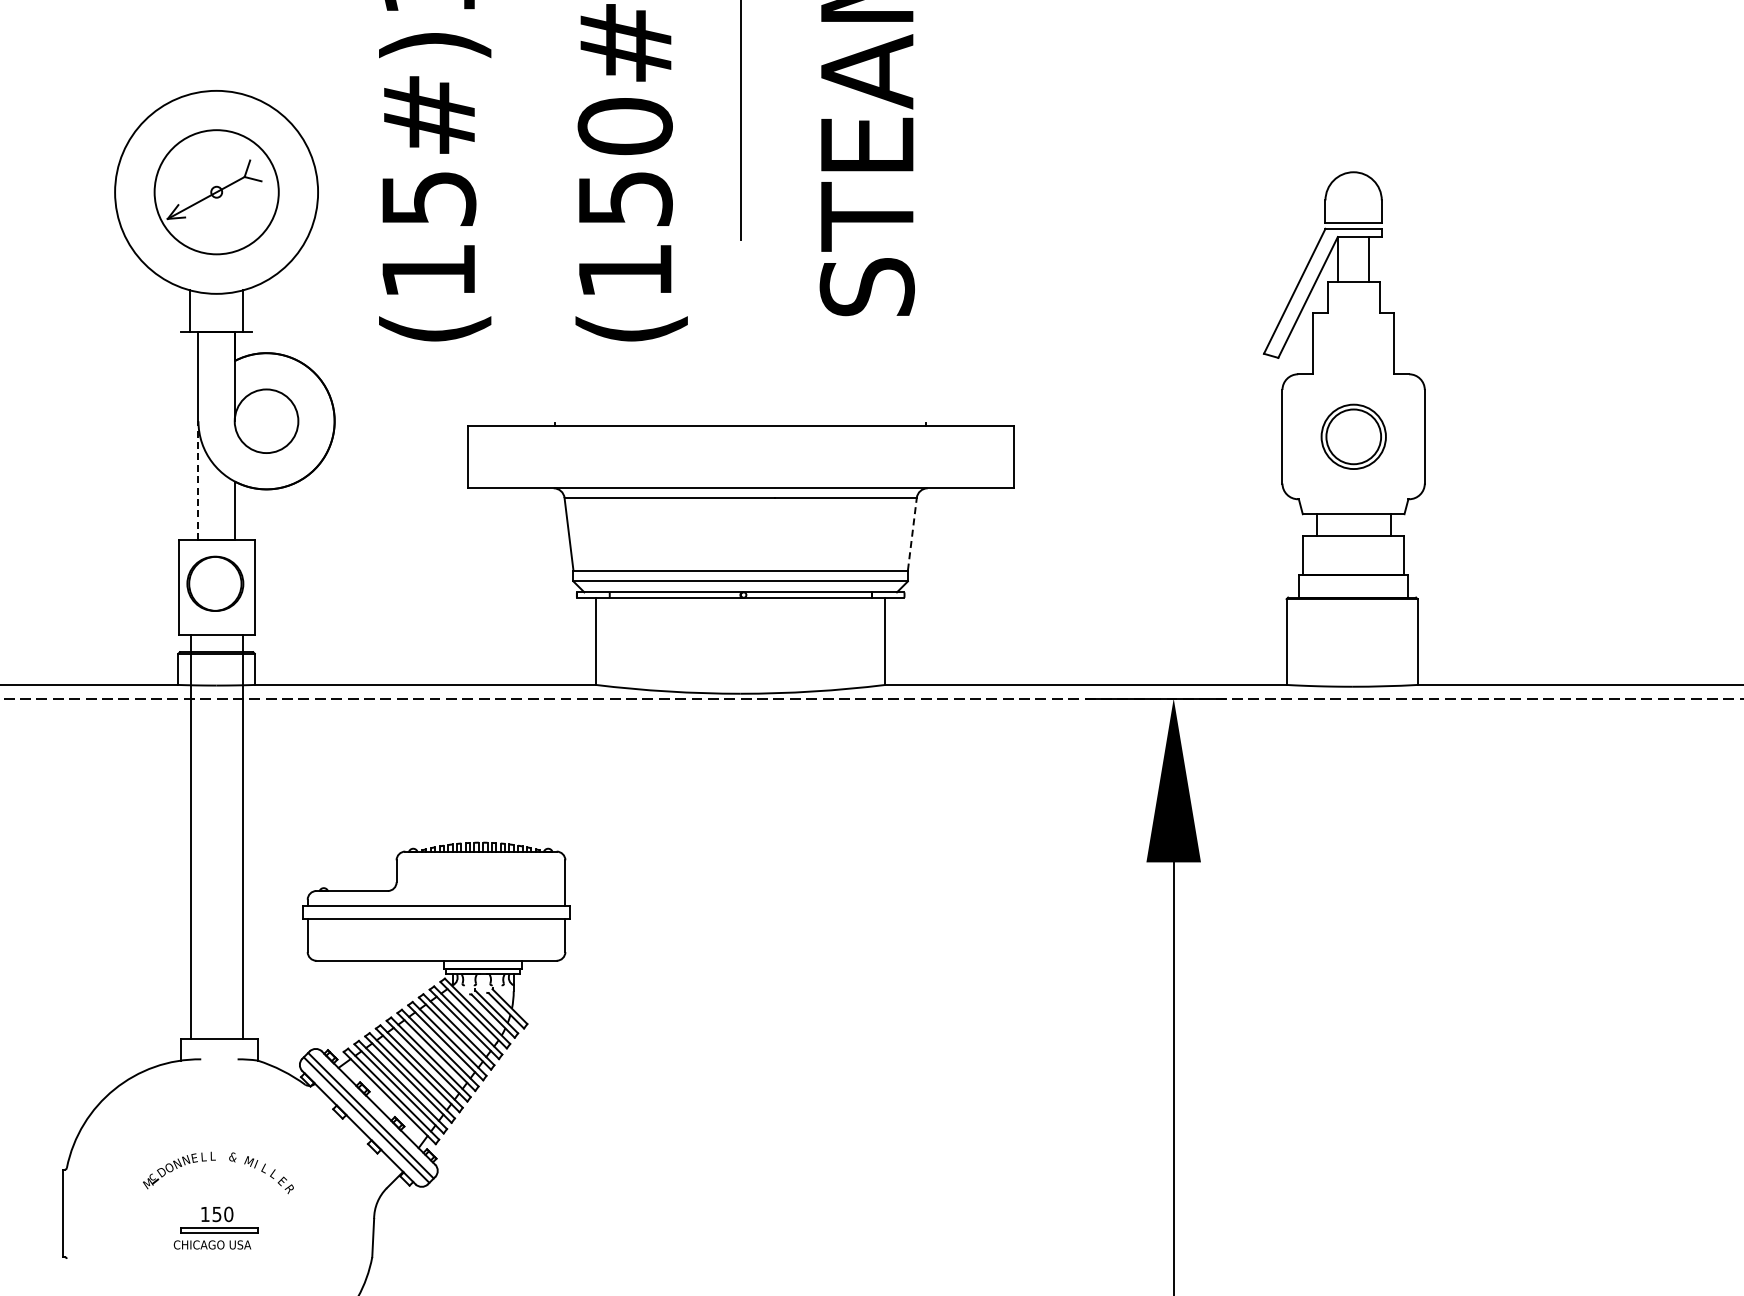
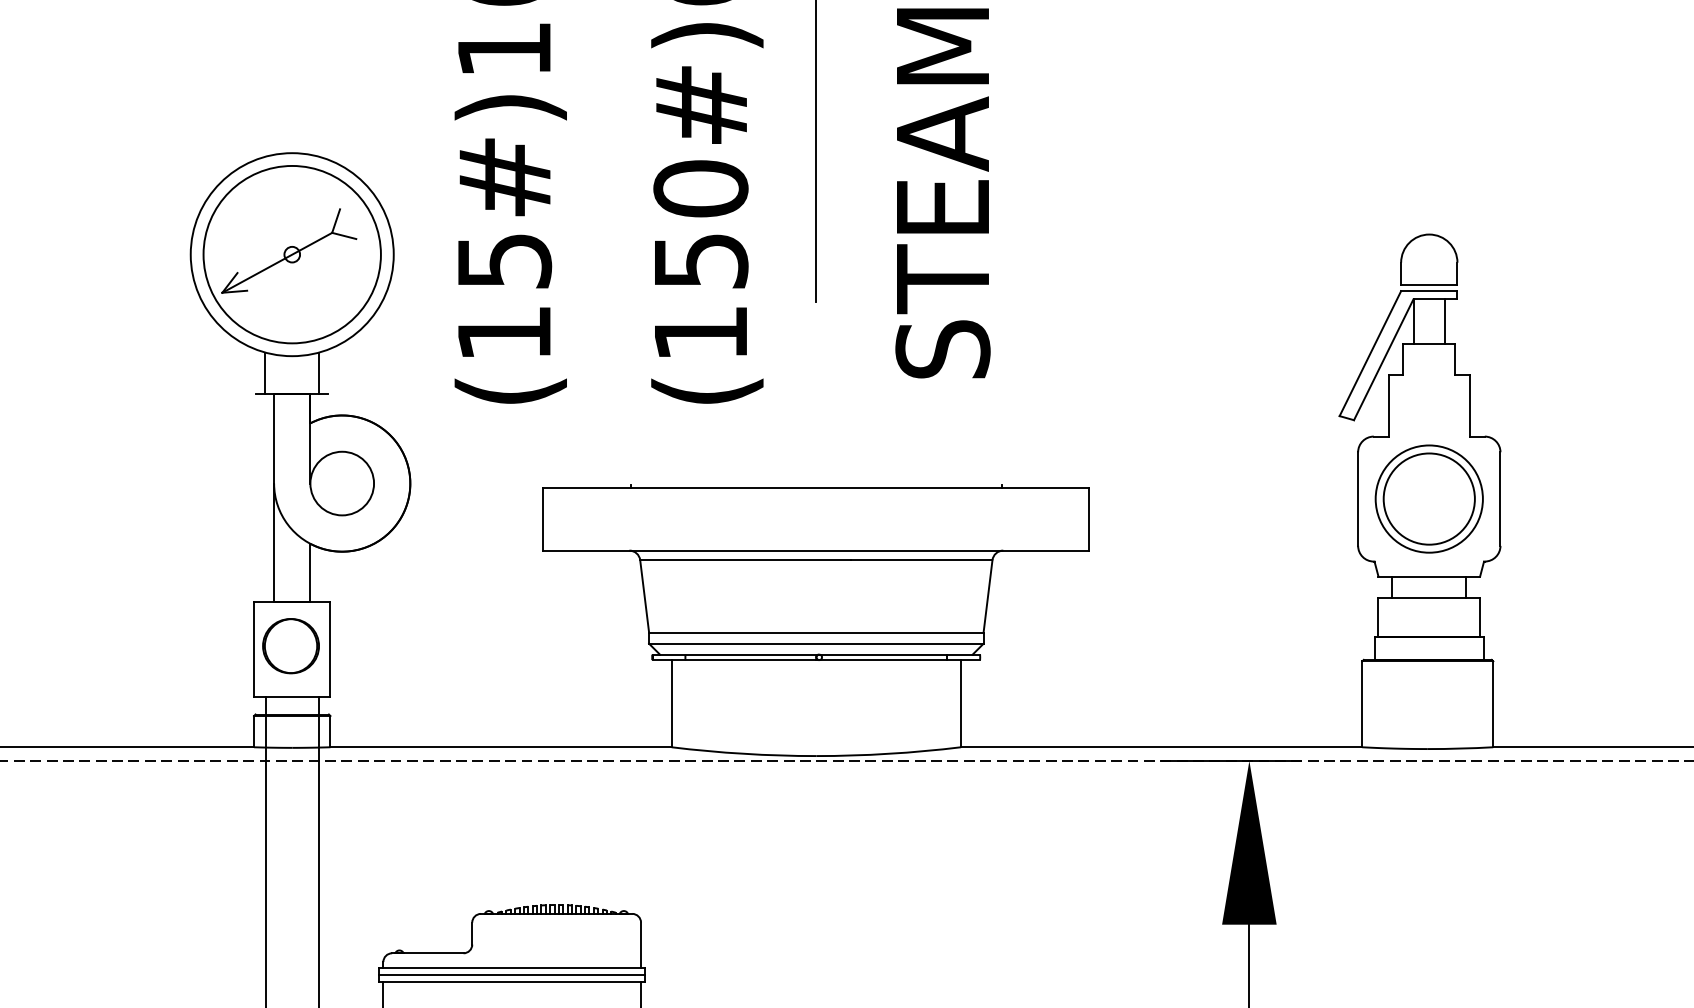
part: (216, 191) -> (292, 253), size x1.43
part: (1353, 436) -> (1429, 498), size x1.67
line: (198, 480) -> (274, 542), dashed -> solid
line: (912, 534) -> (988, 596), dashed -> solid
line: (436, 912) -> (512, 974), added

